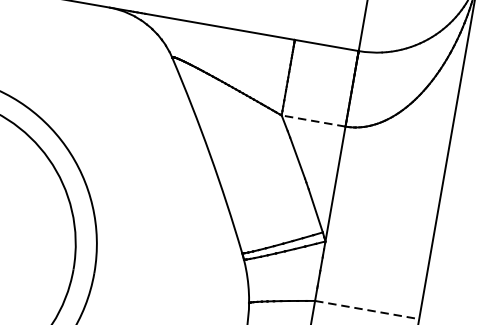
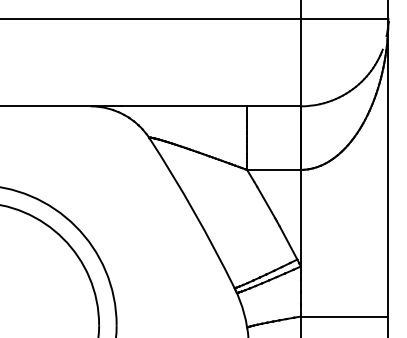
line: (313, 120) -> (273, 169), dashed -> solid
line: (367, 309) -> (344, 316), dashed -> solid

